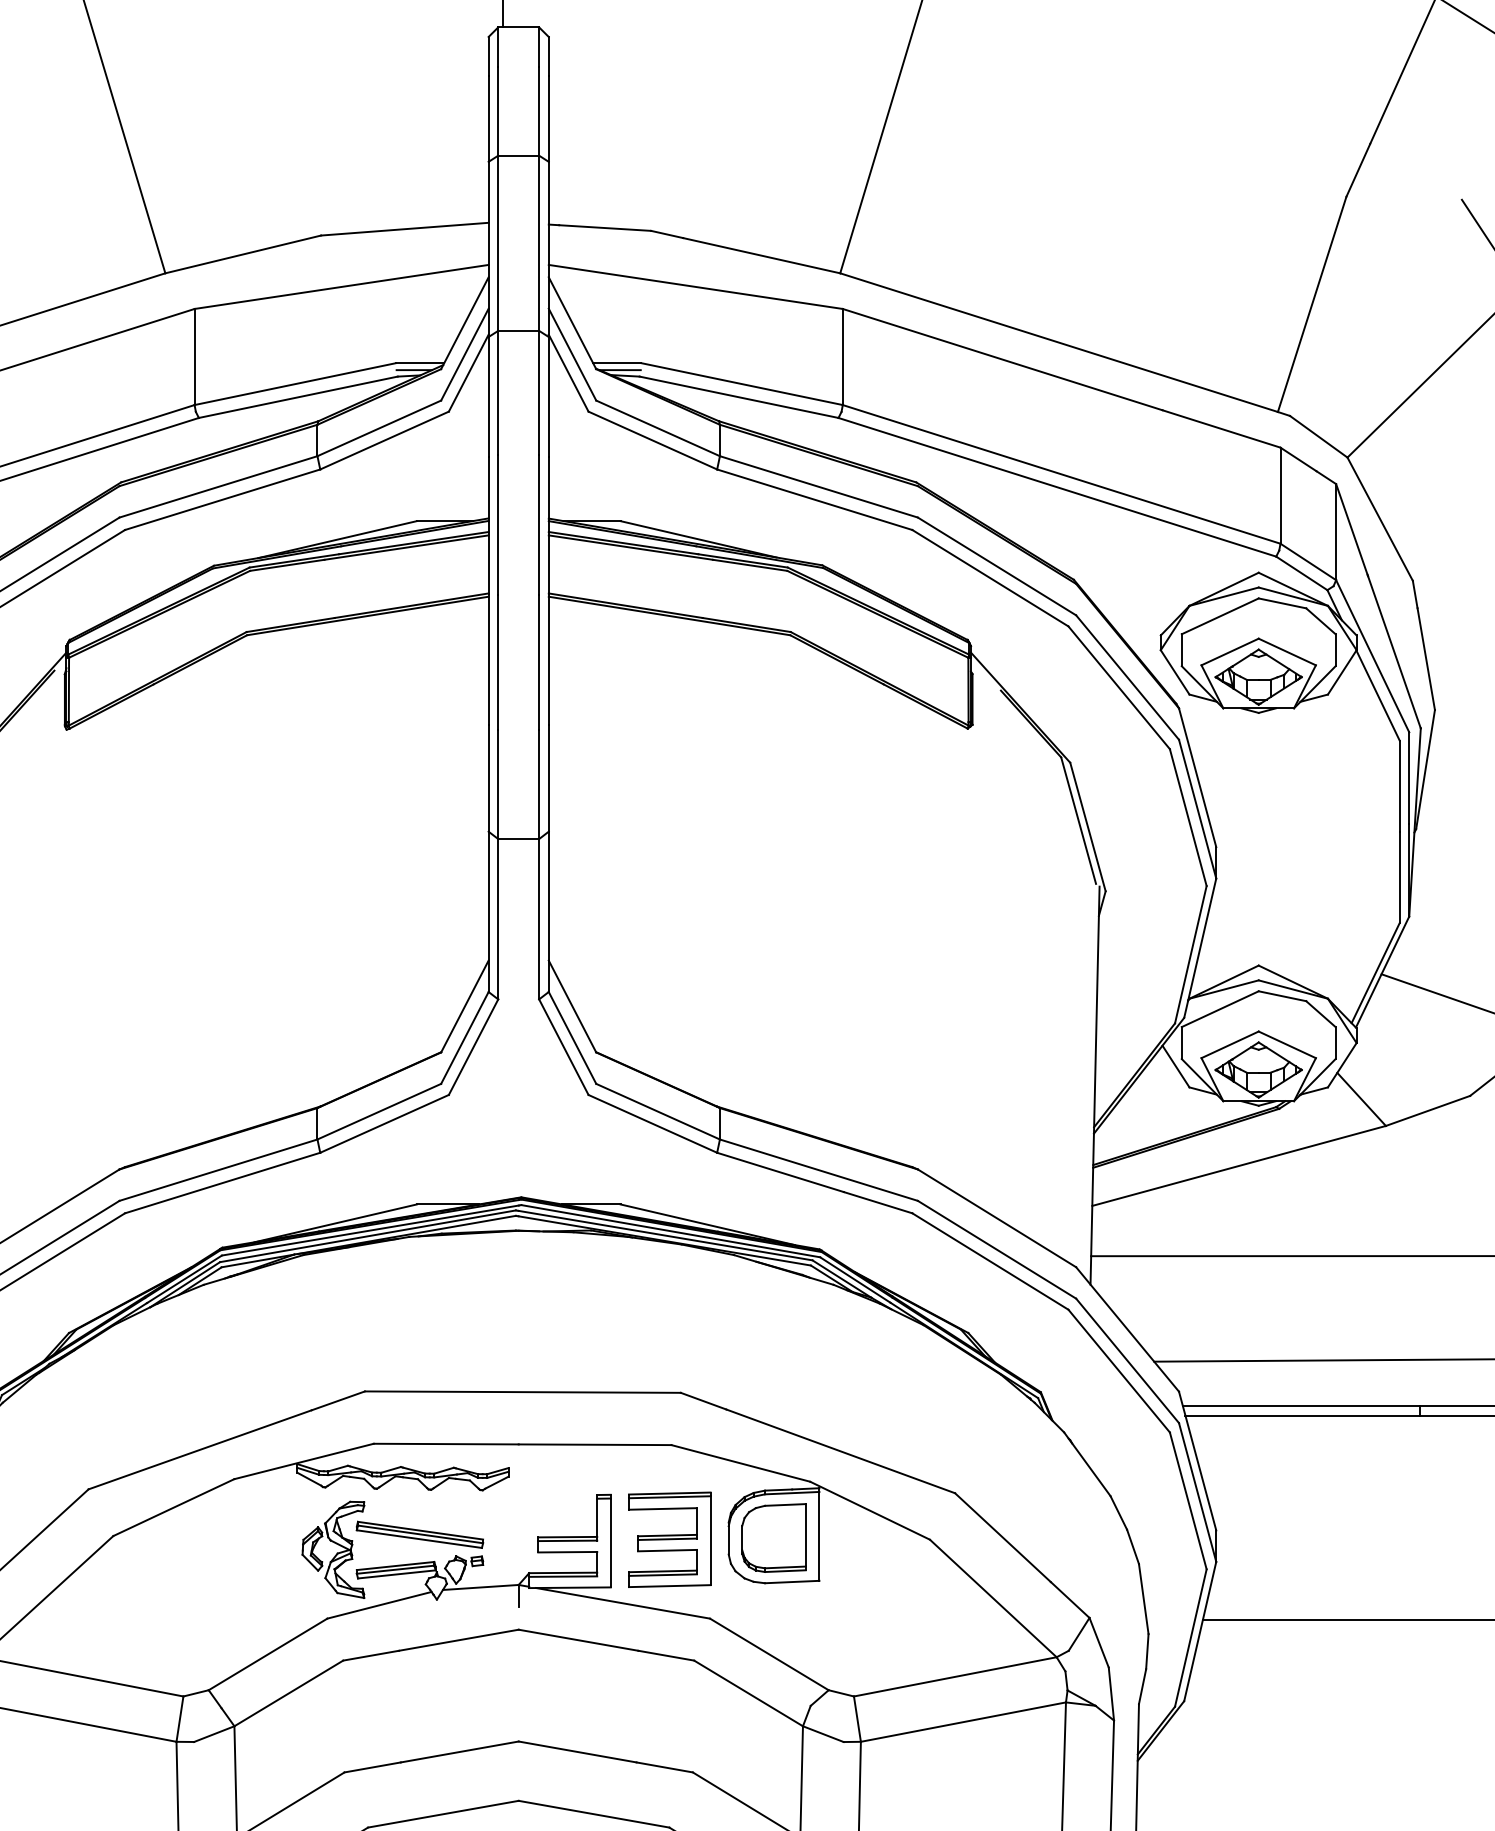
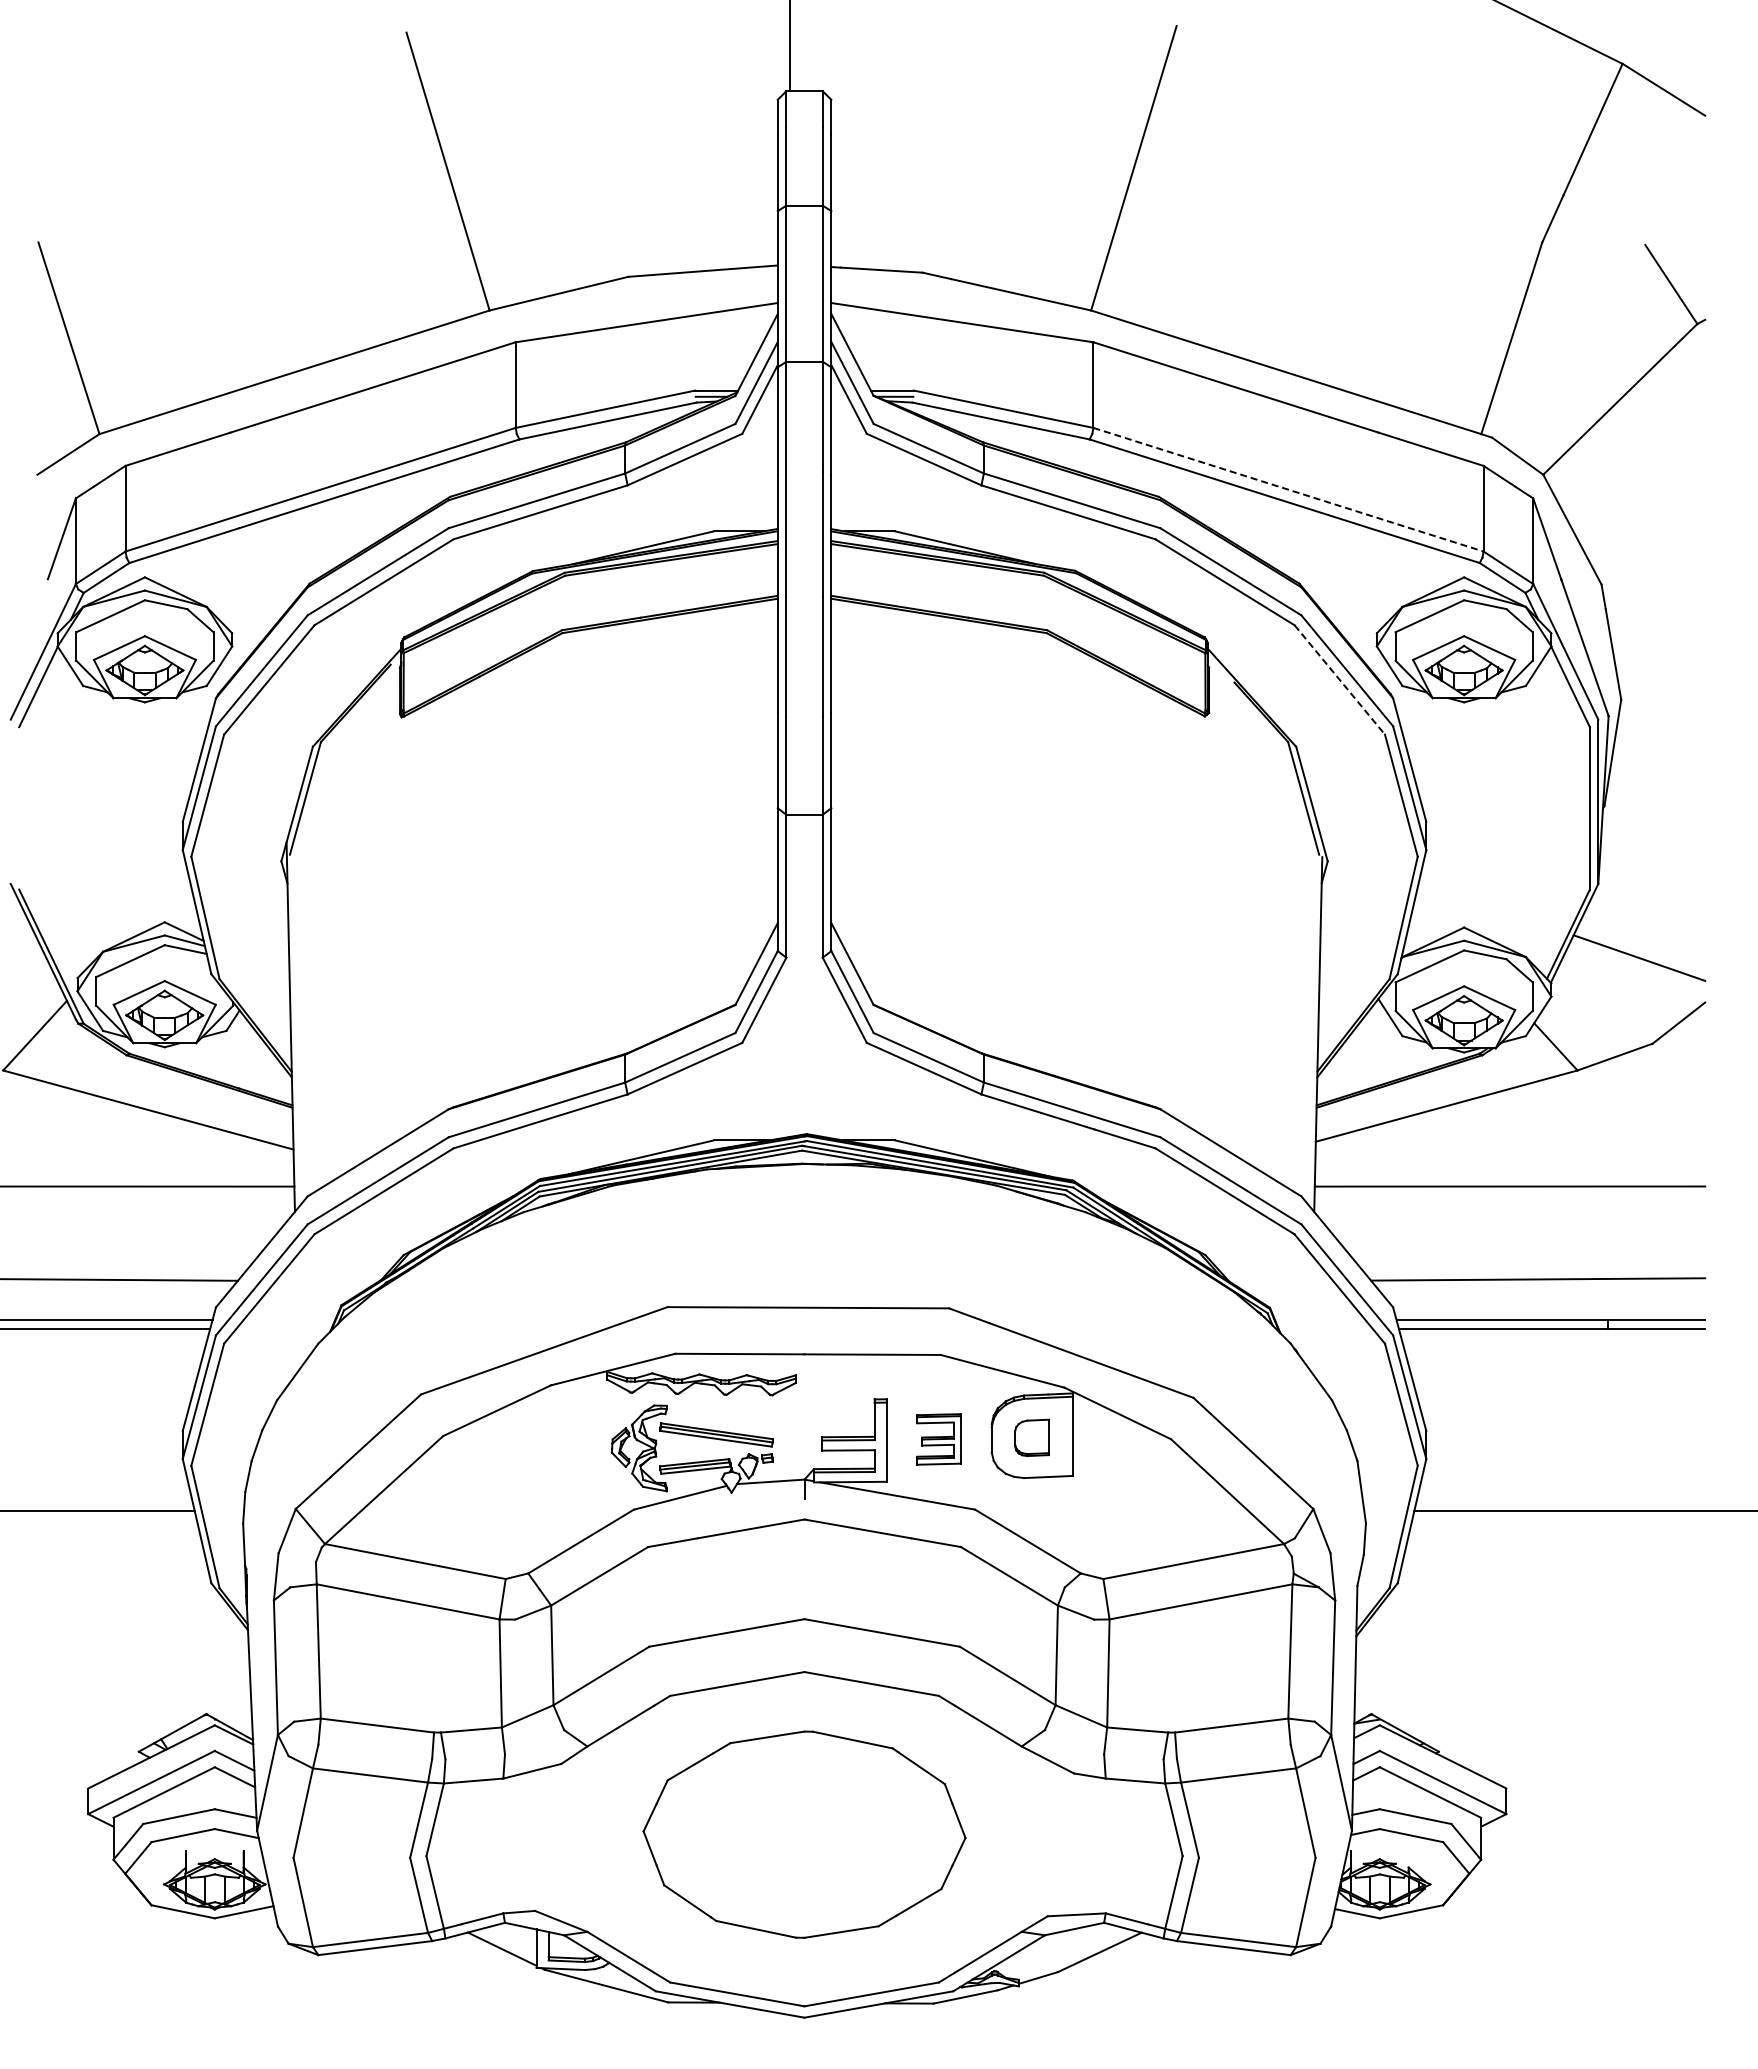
line: (1061, 474) -> (1288, 489), solid -> dashed
line: (1118, 687) -> (1339, 679), solid -> dashed
part: (773, 1537) -> (1031, 1437), size x0.6
part: (668, 1539) -> (938, 1439), size x0.6

